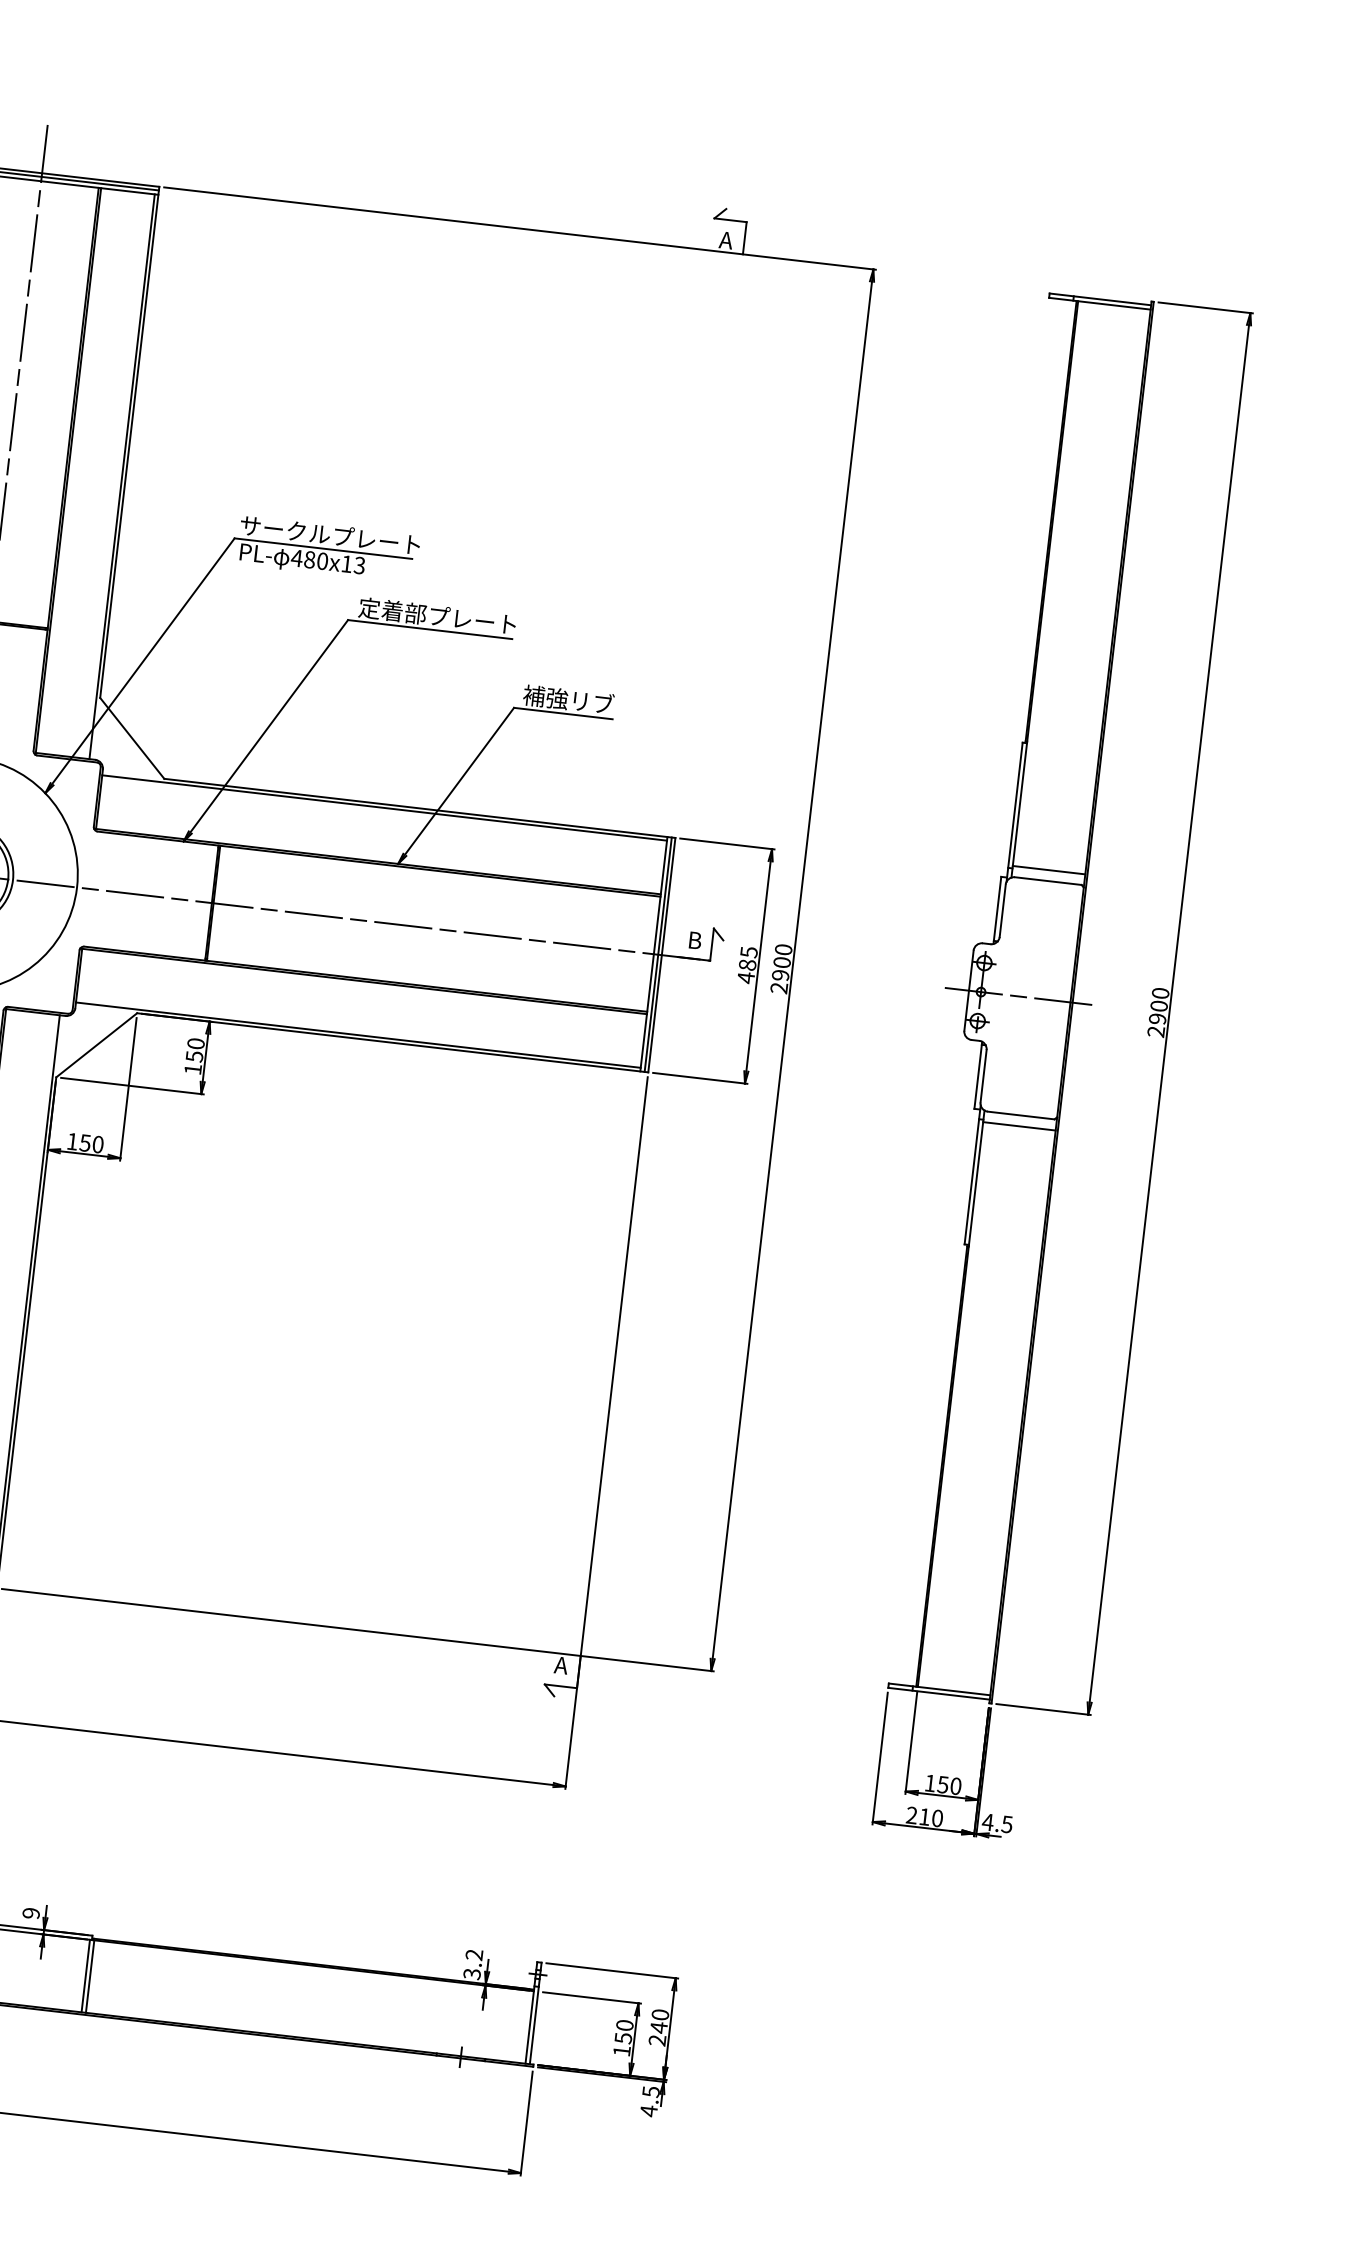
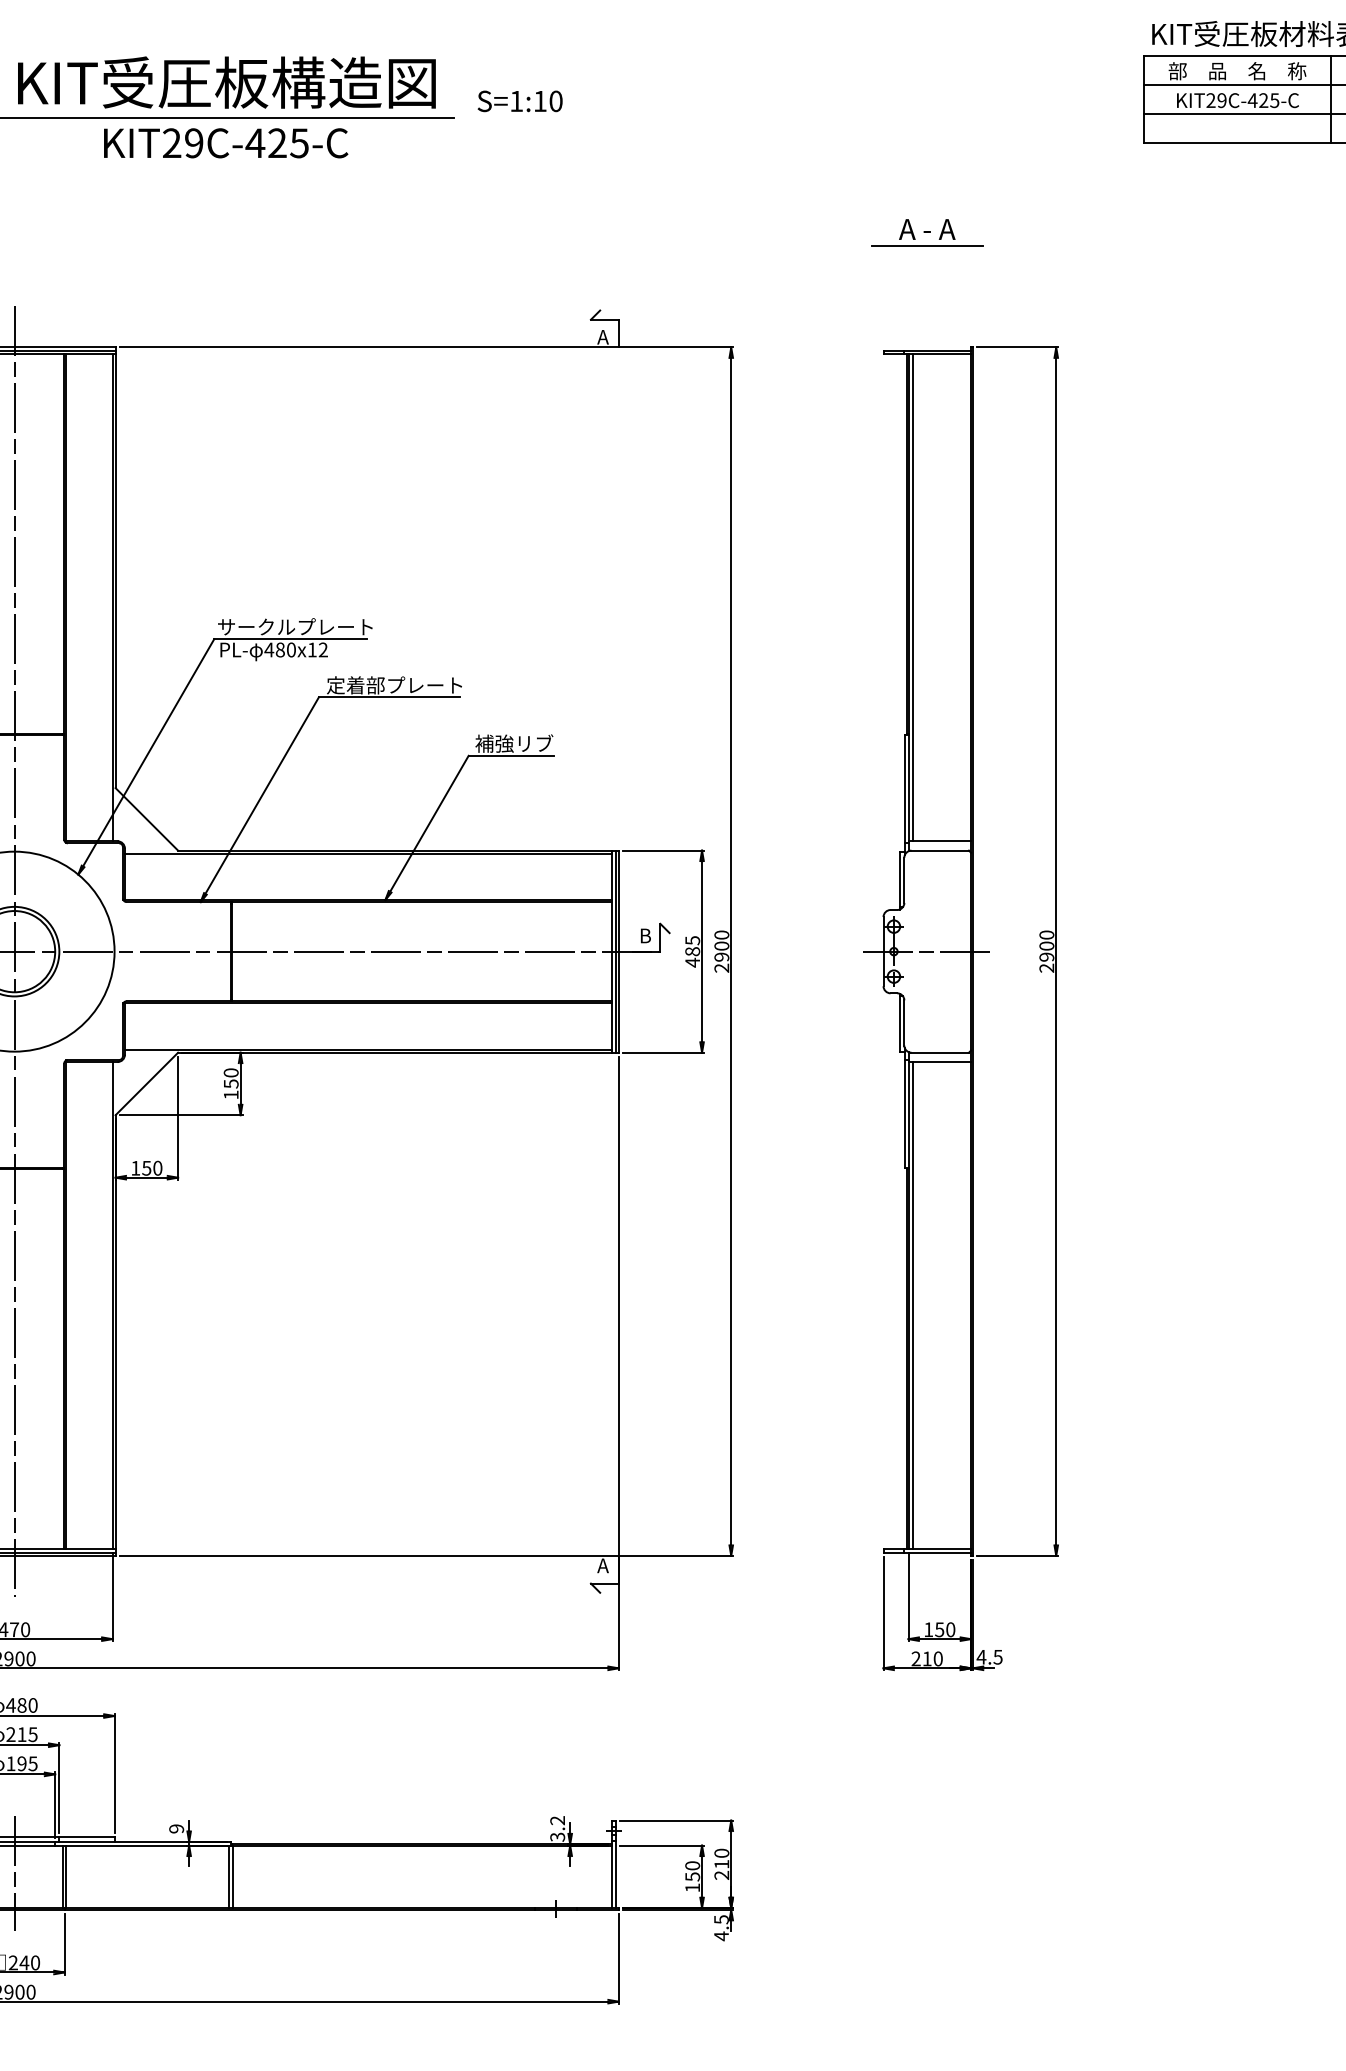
part: (1116, 162) -> (927, 232), added
text: (358, 566) -> (322, 650), 480x13 -> 480x12
line: (1050, 583) -> (912, 597), added
line: (955, 1405) -> (912, 1305), added
text: (658, 2027) -> (721, 1864), 240 -> 210

